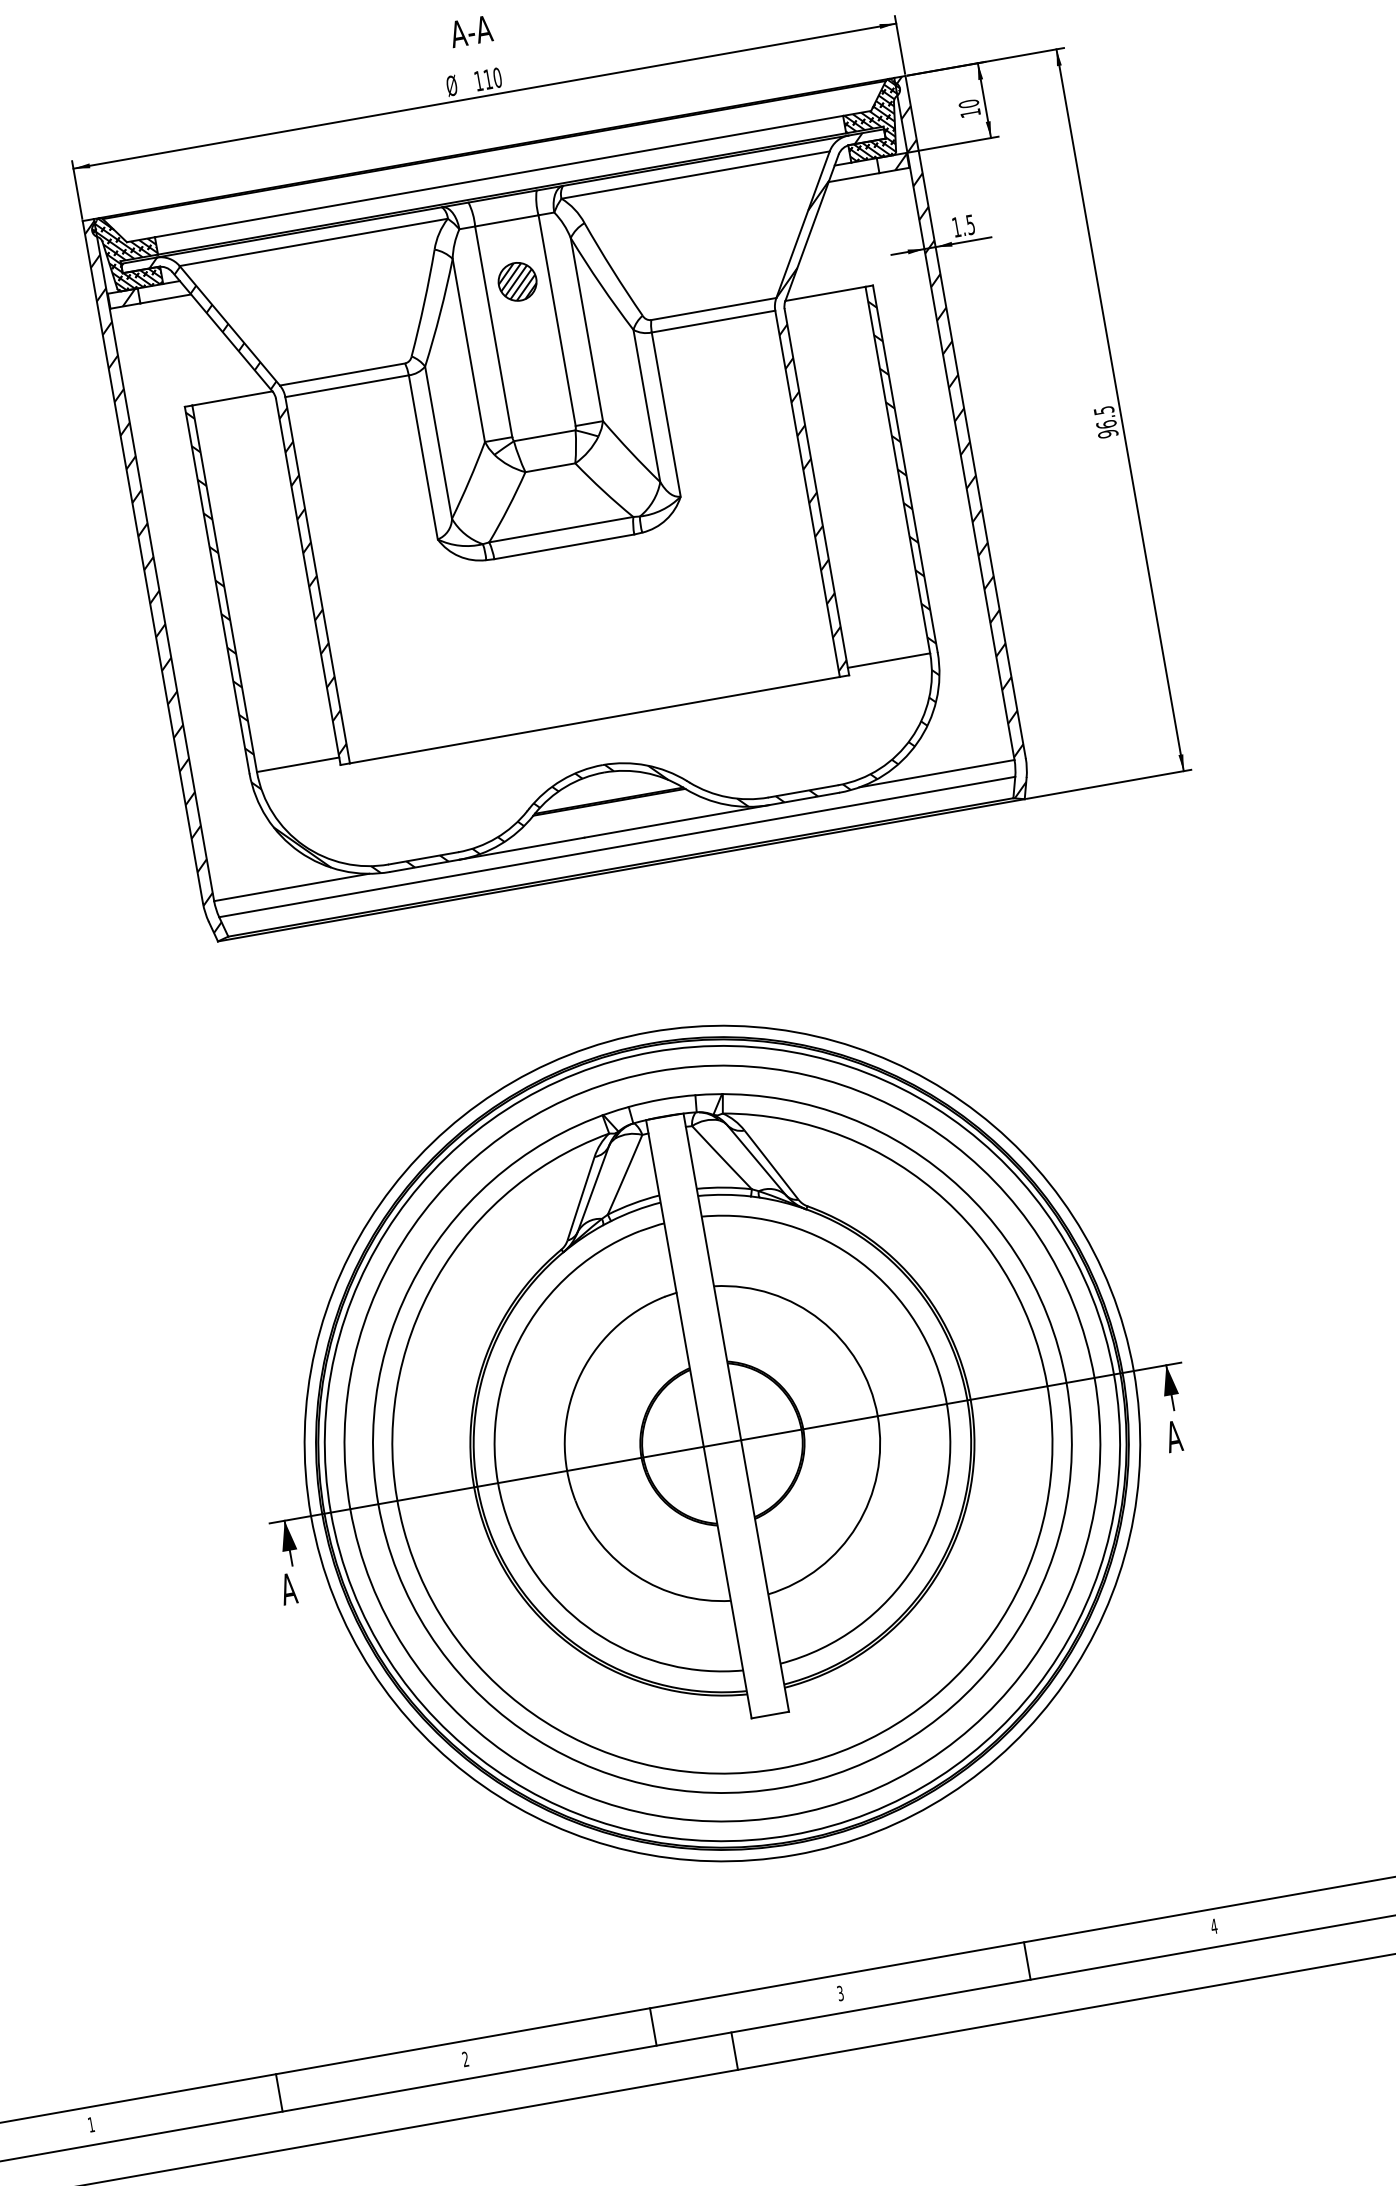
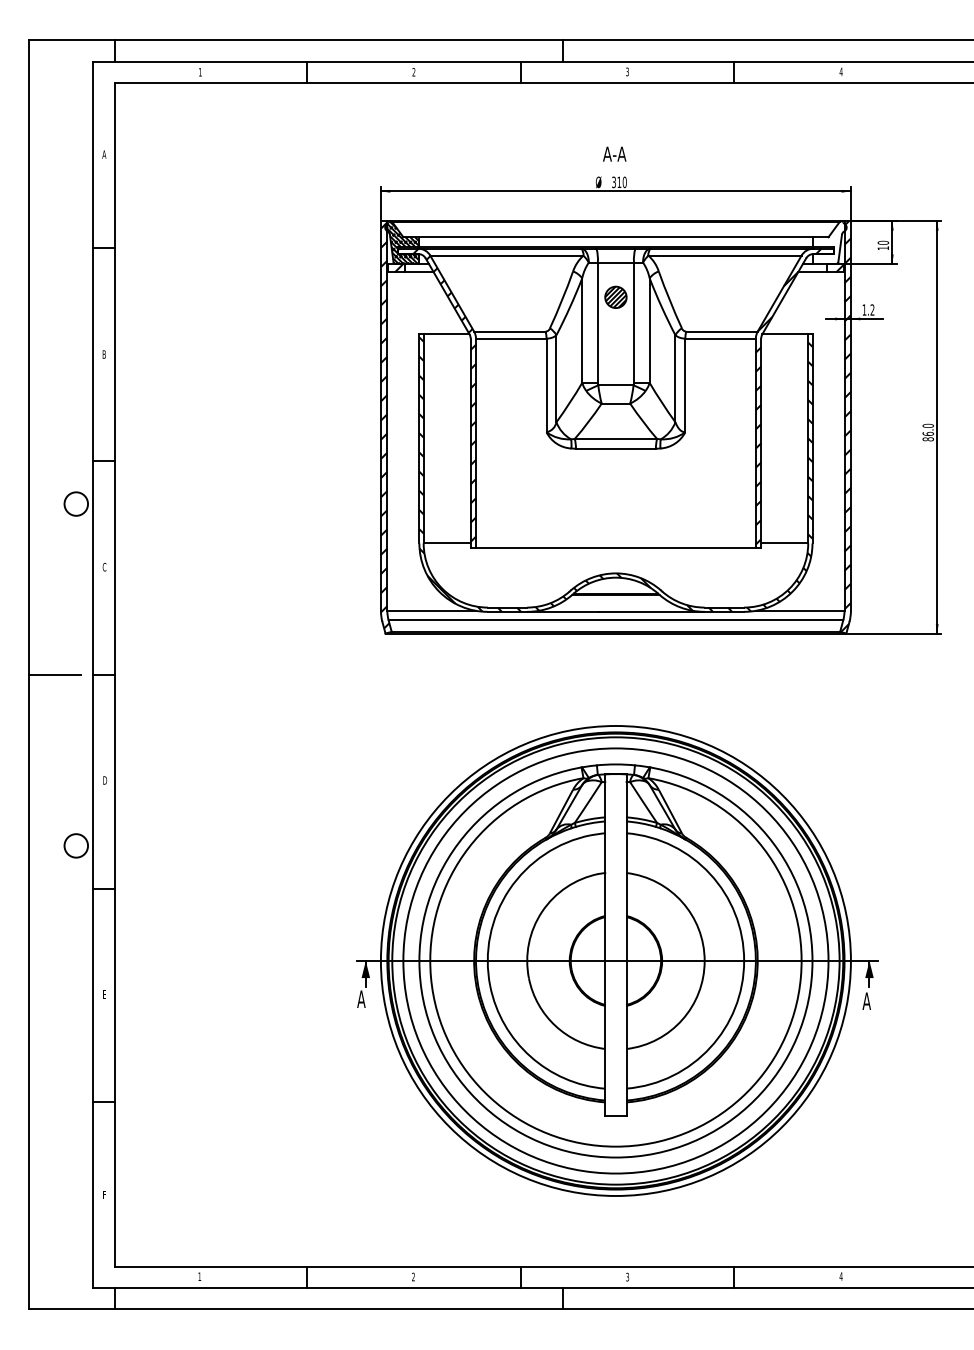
text: (477, 81) -> (613, 182), 110 -> 310
hatch: (874, 119) -> (829, 242), removed
text: (970, 223) -> (872, 309), 1.5 -> 1.2
text: (1104, 422) -> (927, 432), 96.5 -> 86.0

